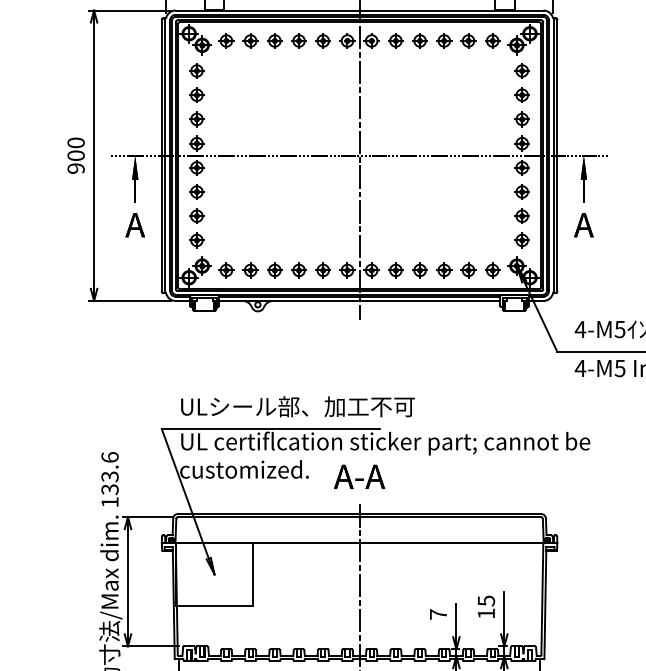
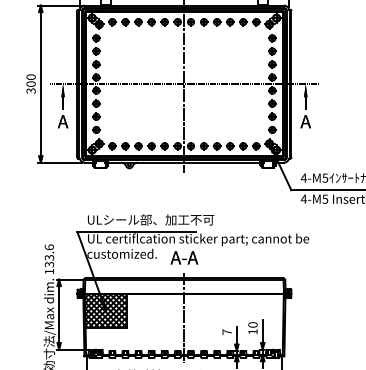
text: (76, 167) -> (31, 90), 900 -> 300
hatch: (213, 574) -> (105, 310), added
text: (485, 600) -> (252, 324), 15 -> 10

